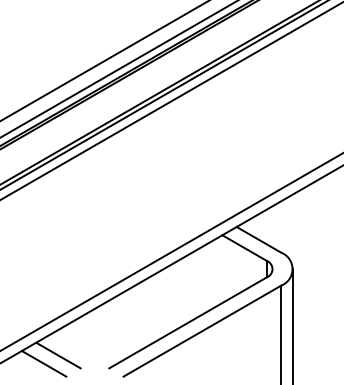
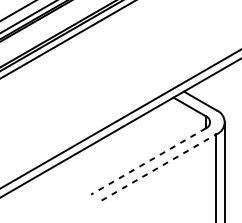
line: (188, 322) -> (148, 161), solid -> dashed
line: (202, 331) -> (159, 167), solid -> dashed
line: (58, 355) -> (54, 185), removed
line: (43, 363) -> (43, 191), removed

